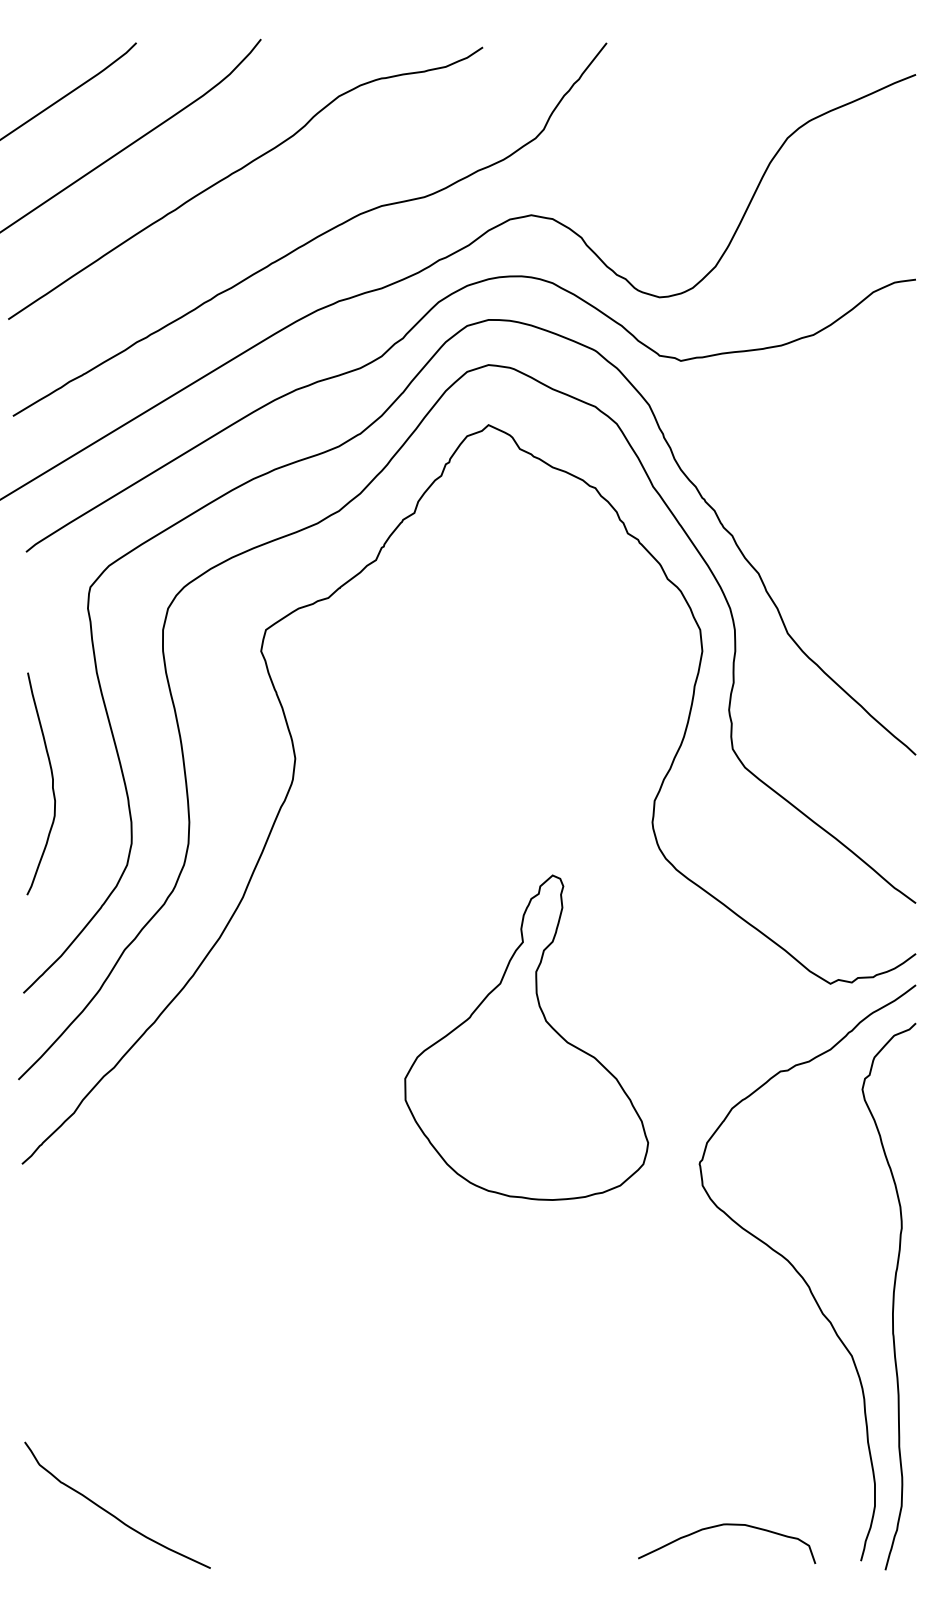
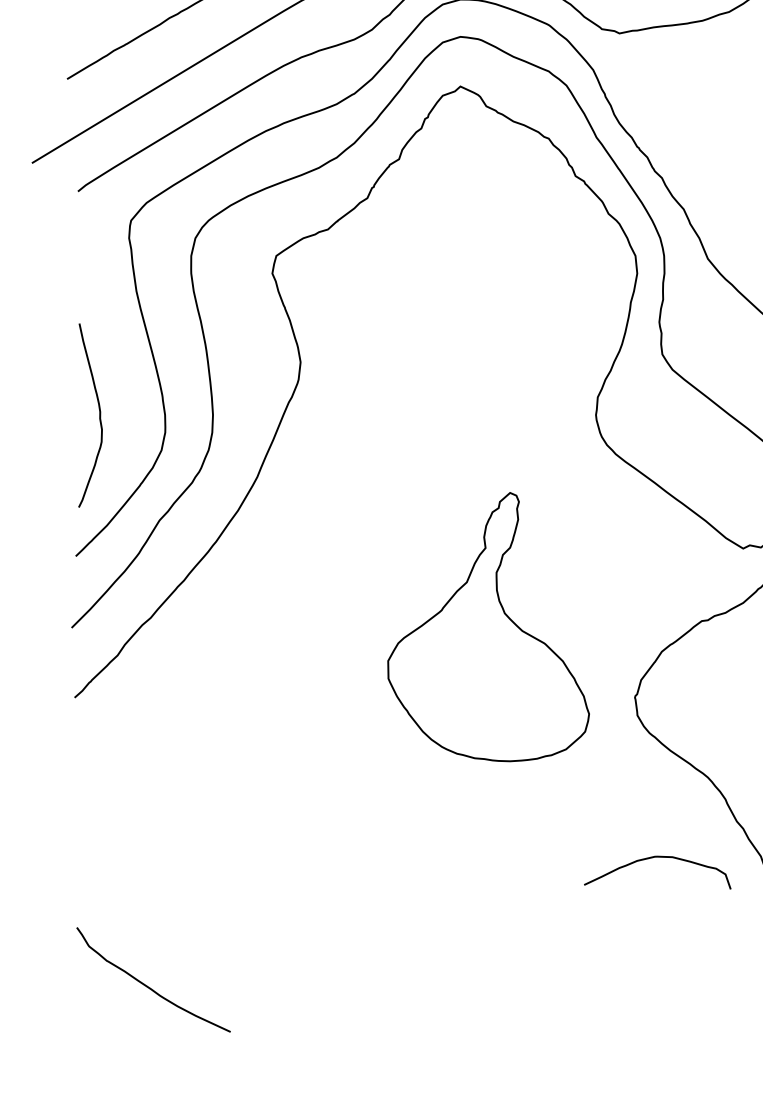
curve: (52, 783) -> (99, 415), moved
part: (526, 1037) -> (488, 626), moved
curve: (727, 1525) -> (658, 857), moved

